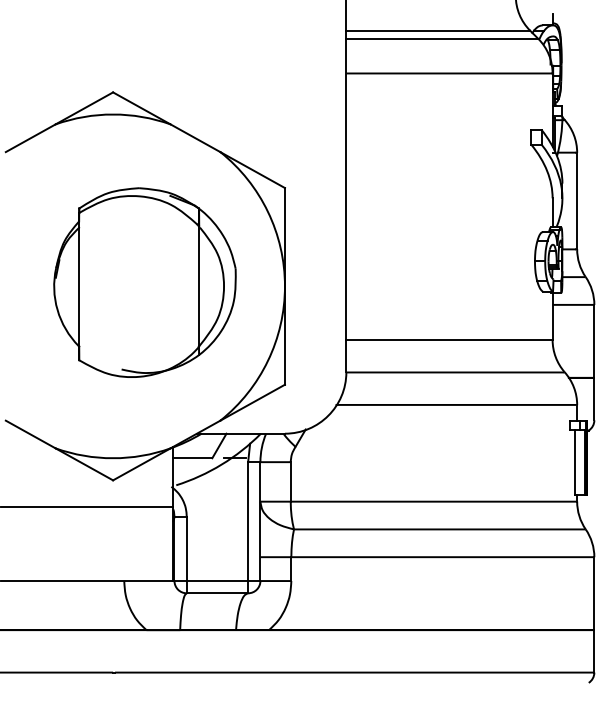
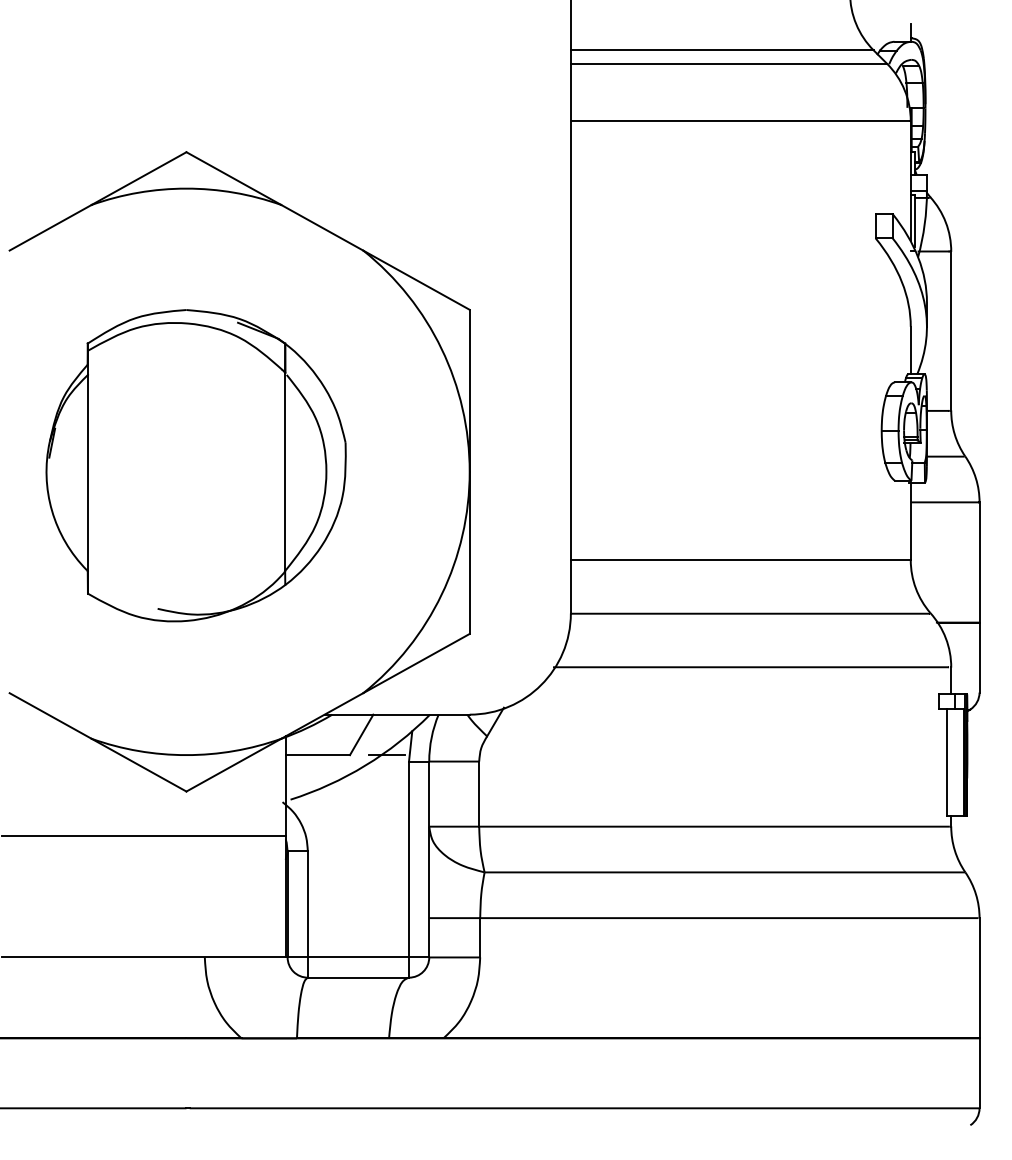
part: (144, 282) -> (195, 465), moved

